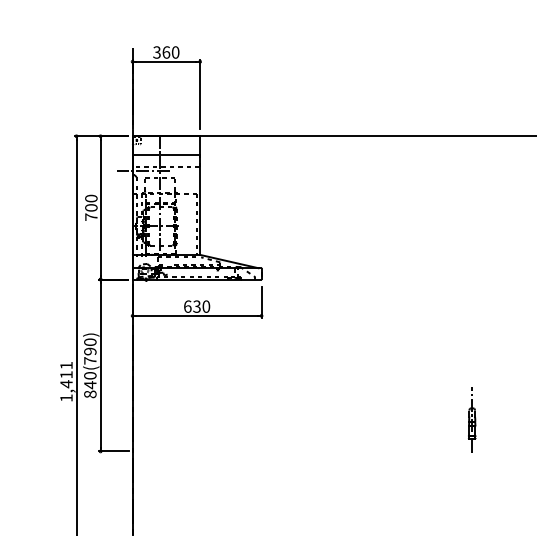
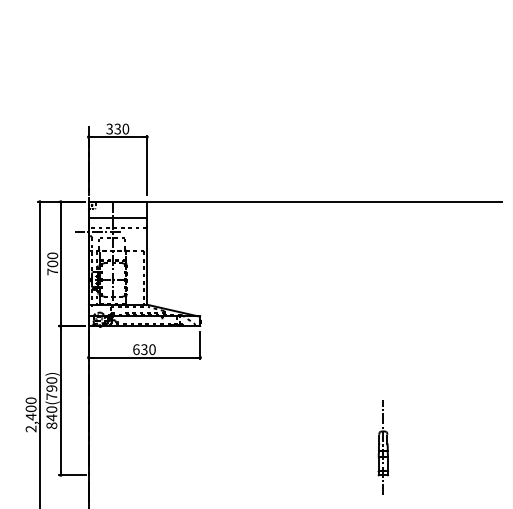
text: (166, 51) -> (117, 128), 360 -> 330
text: (65, 381) -> (30, 414), 1,411 -> 2,400
part: (471, 419) -> (382, 447), size x1.67

